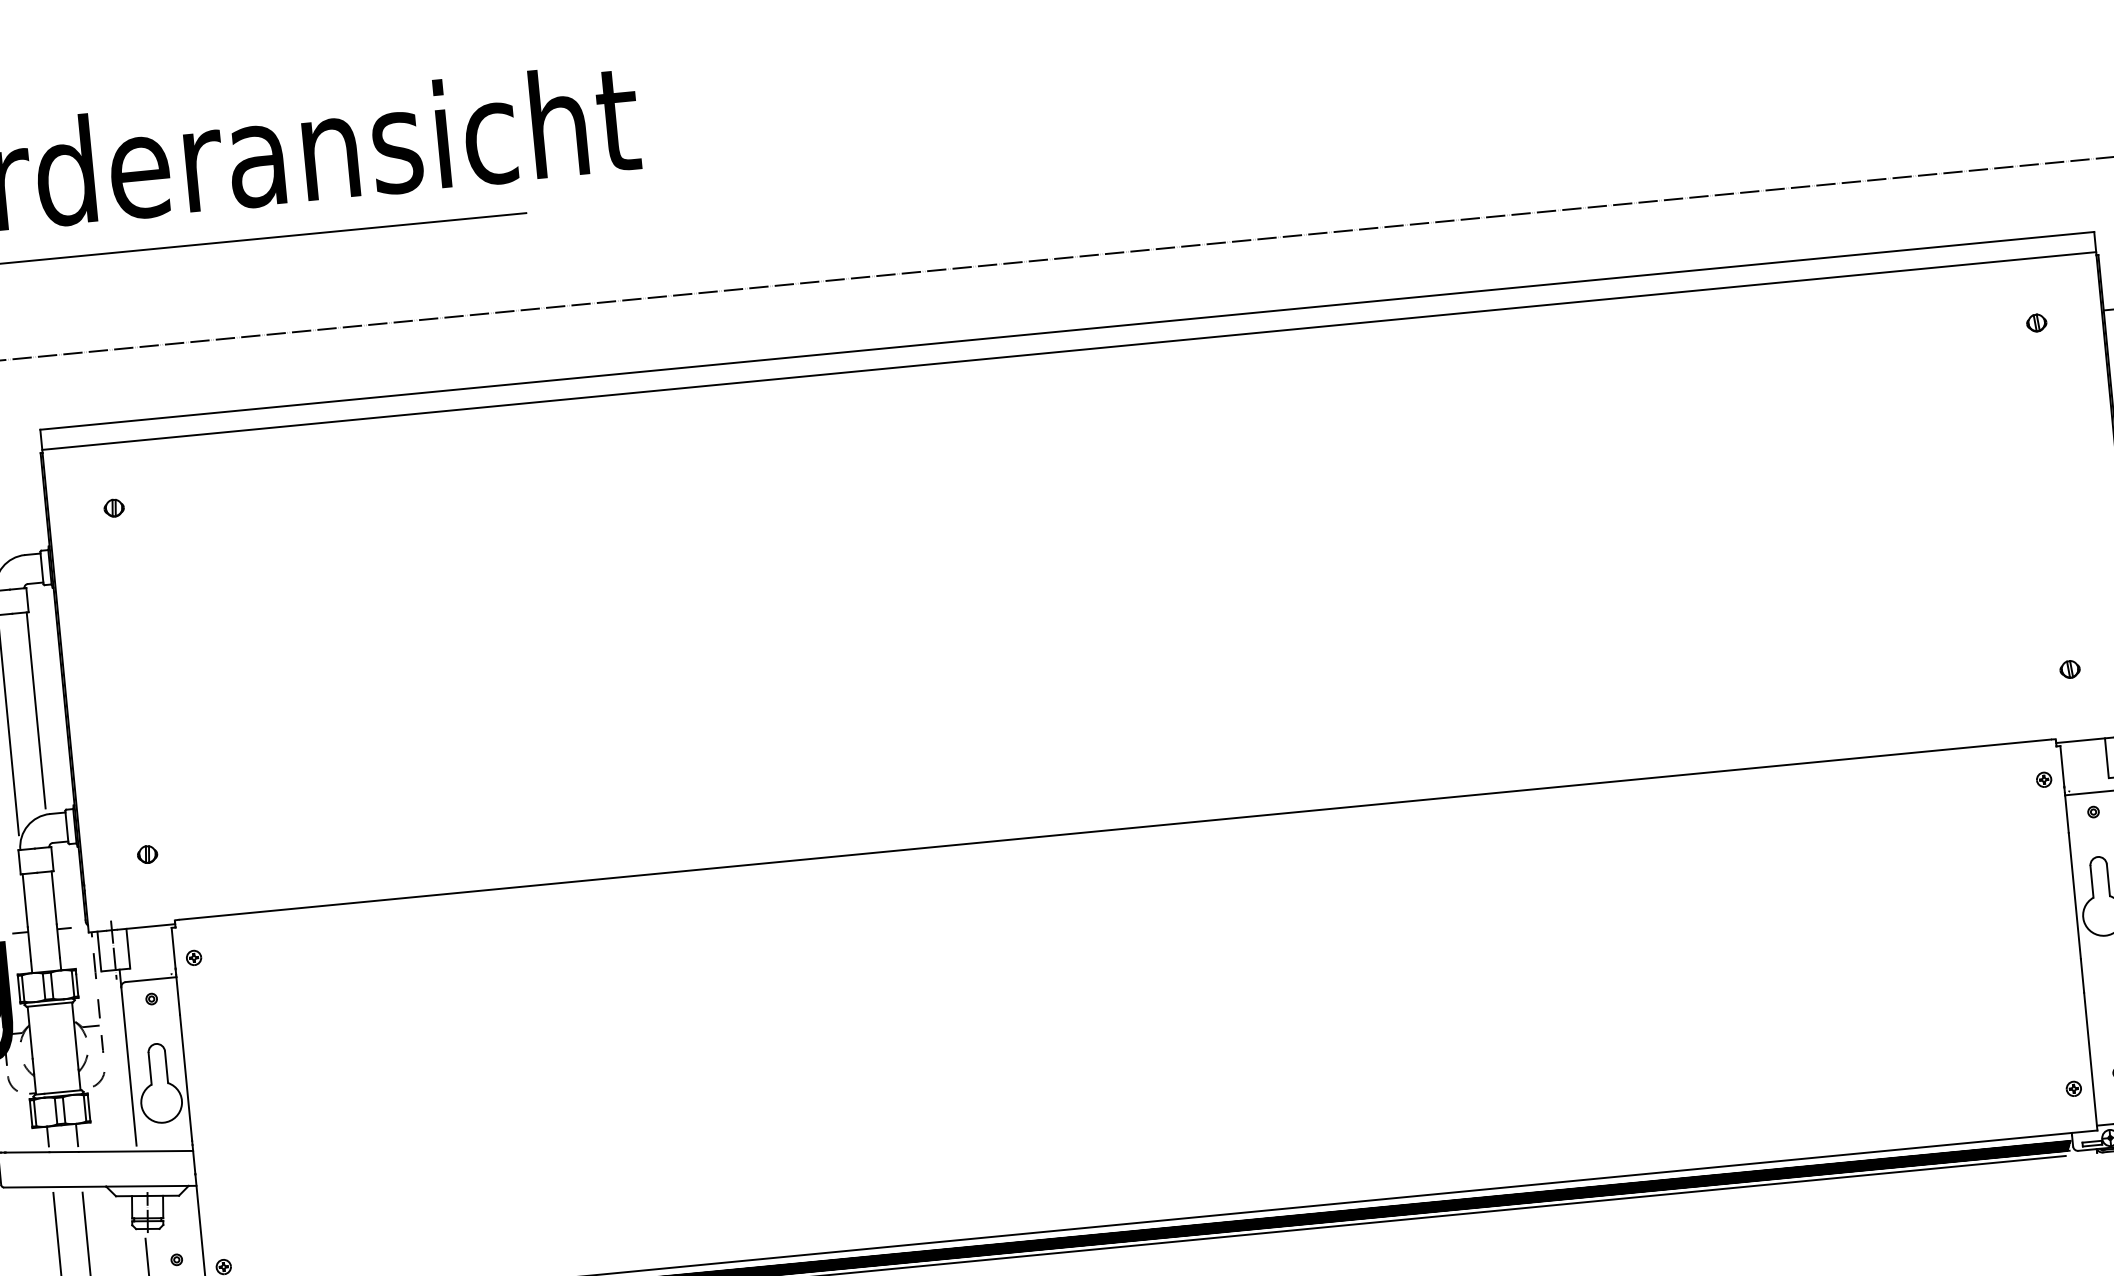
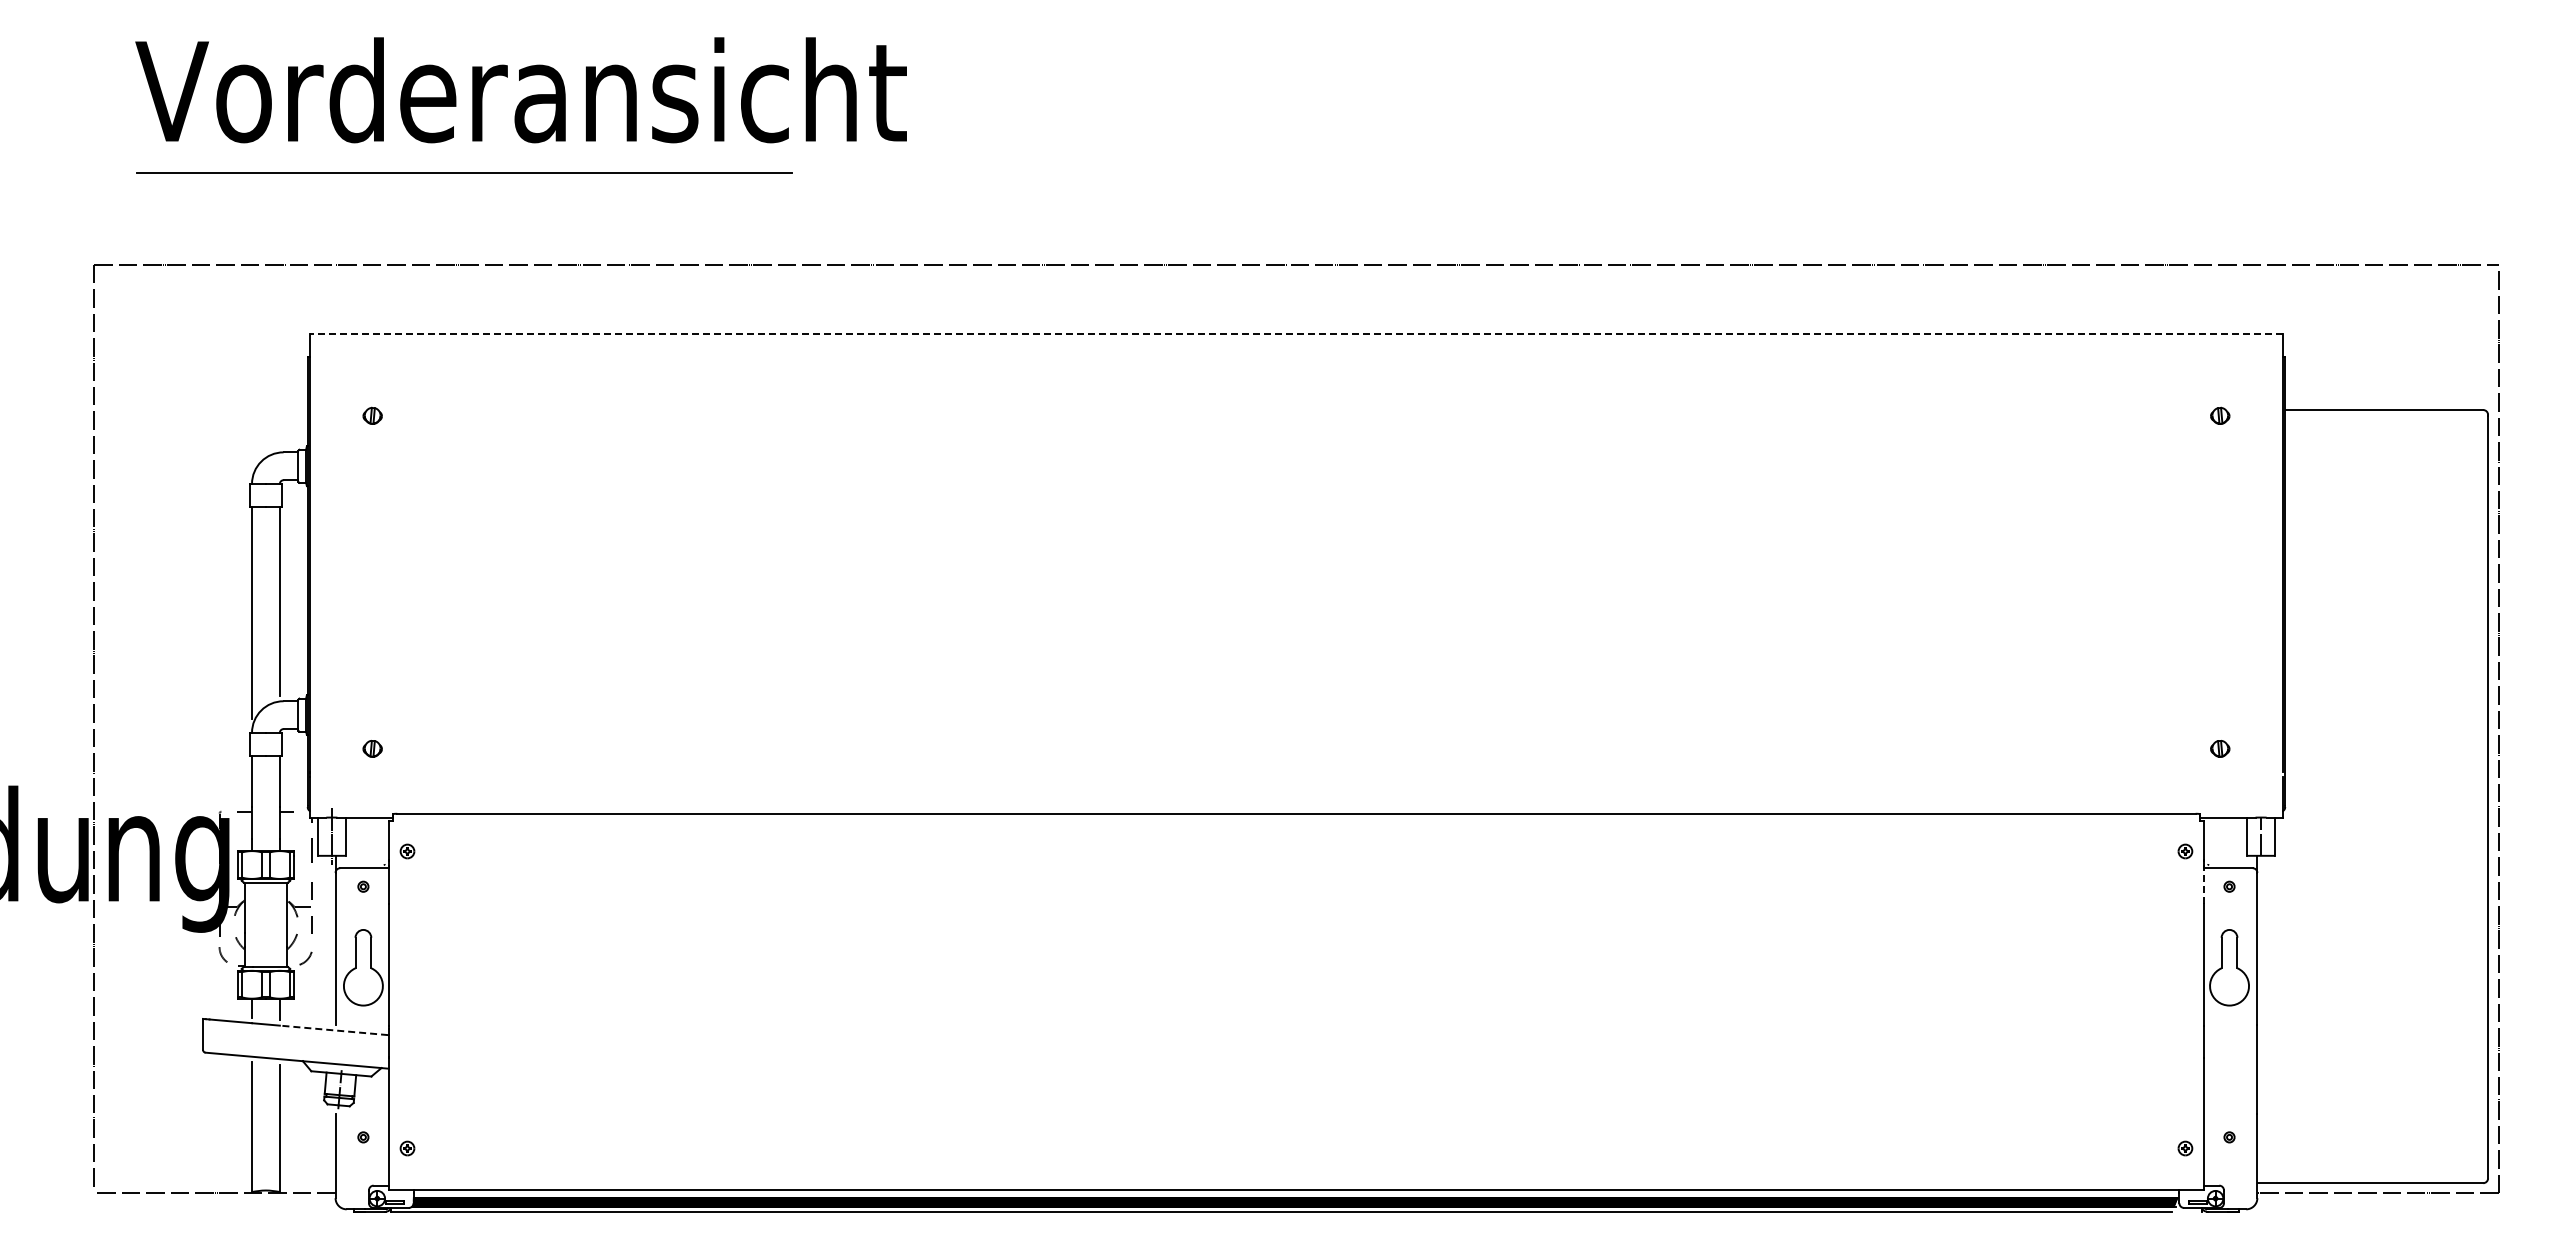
line: (1067, 330) -> (1296, 334), solid -> dashed
line: (1069, 350) -> (1296, 353), removed
line: (2067, 813) -> (2204, 885), solid -> dashed
line: (134, 1151) -> (333, 1030), solid -> dashed

